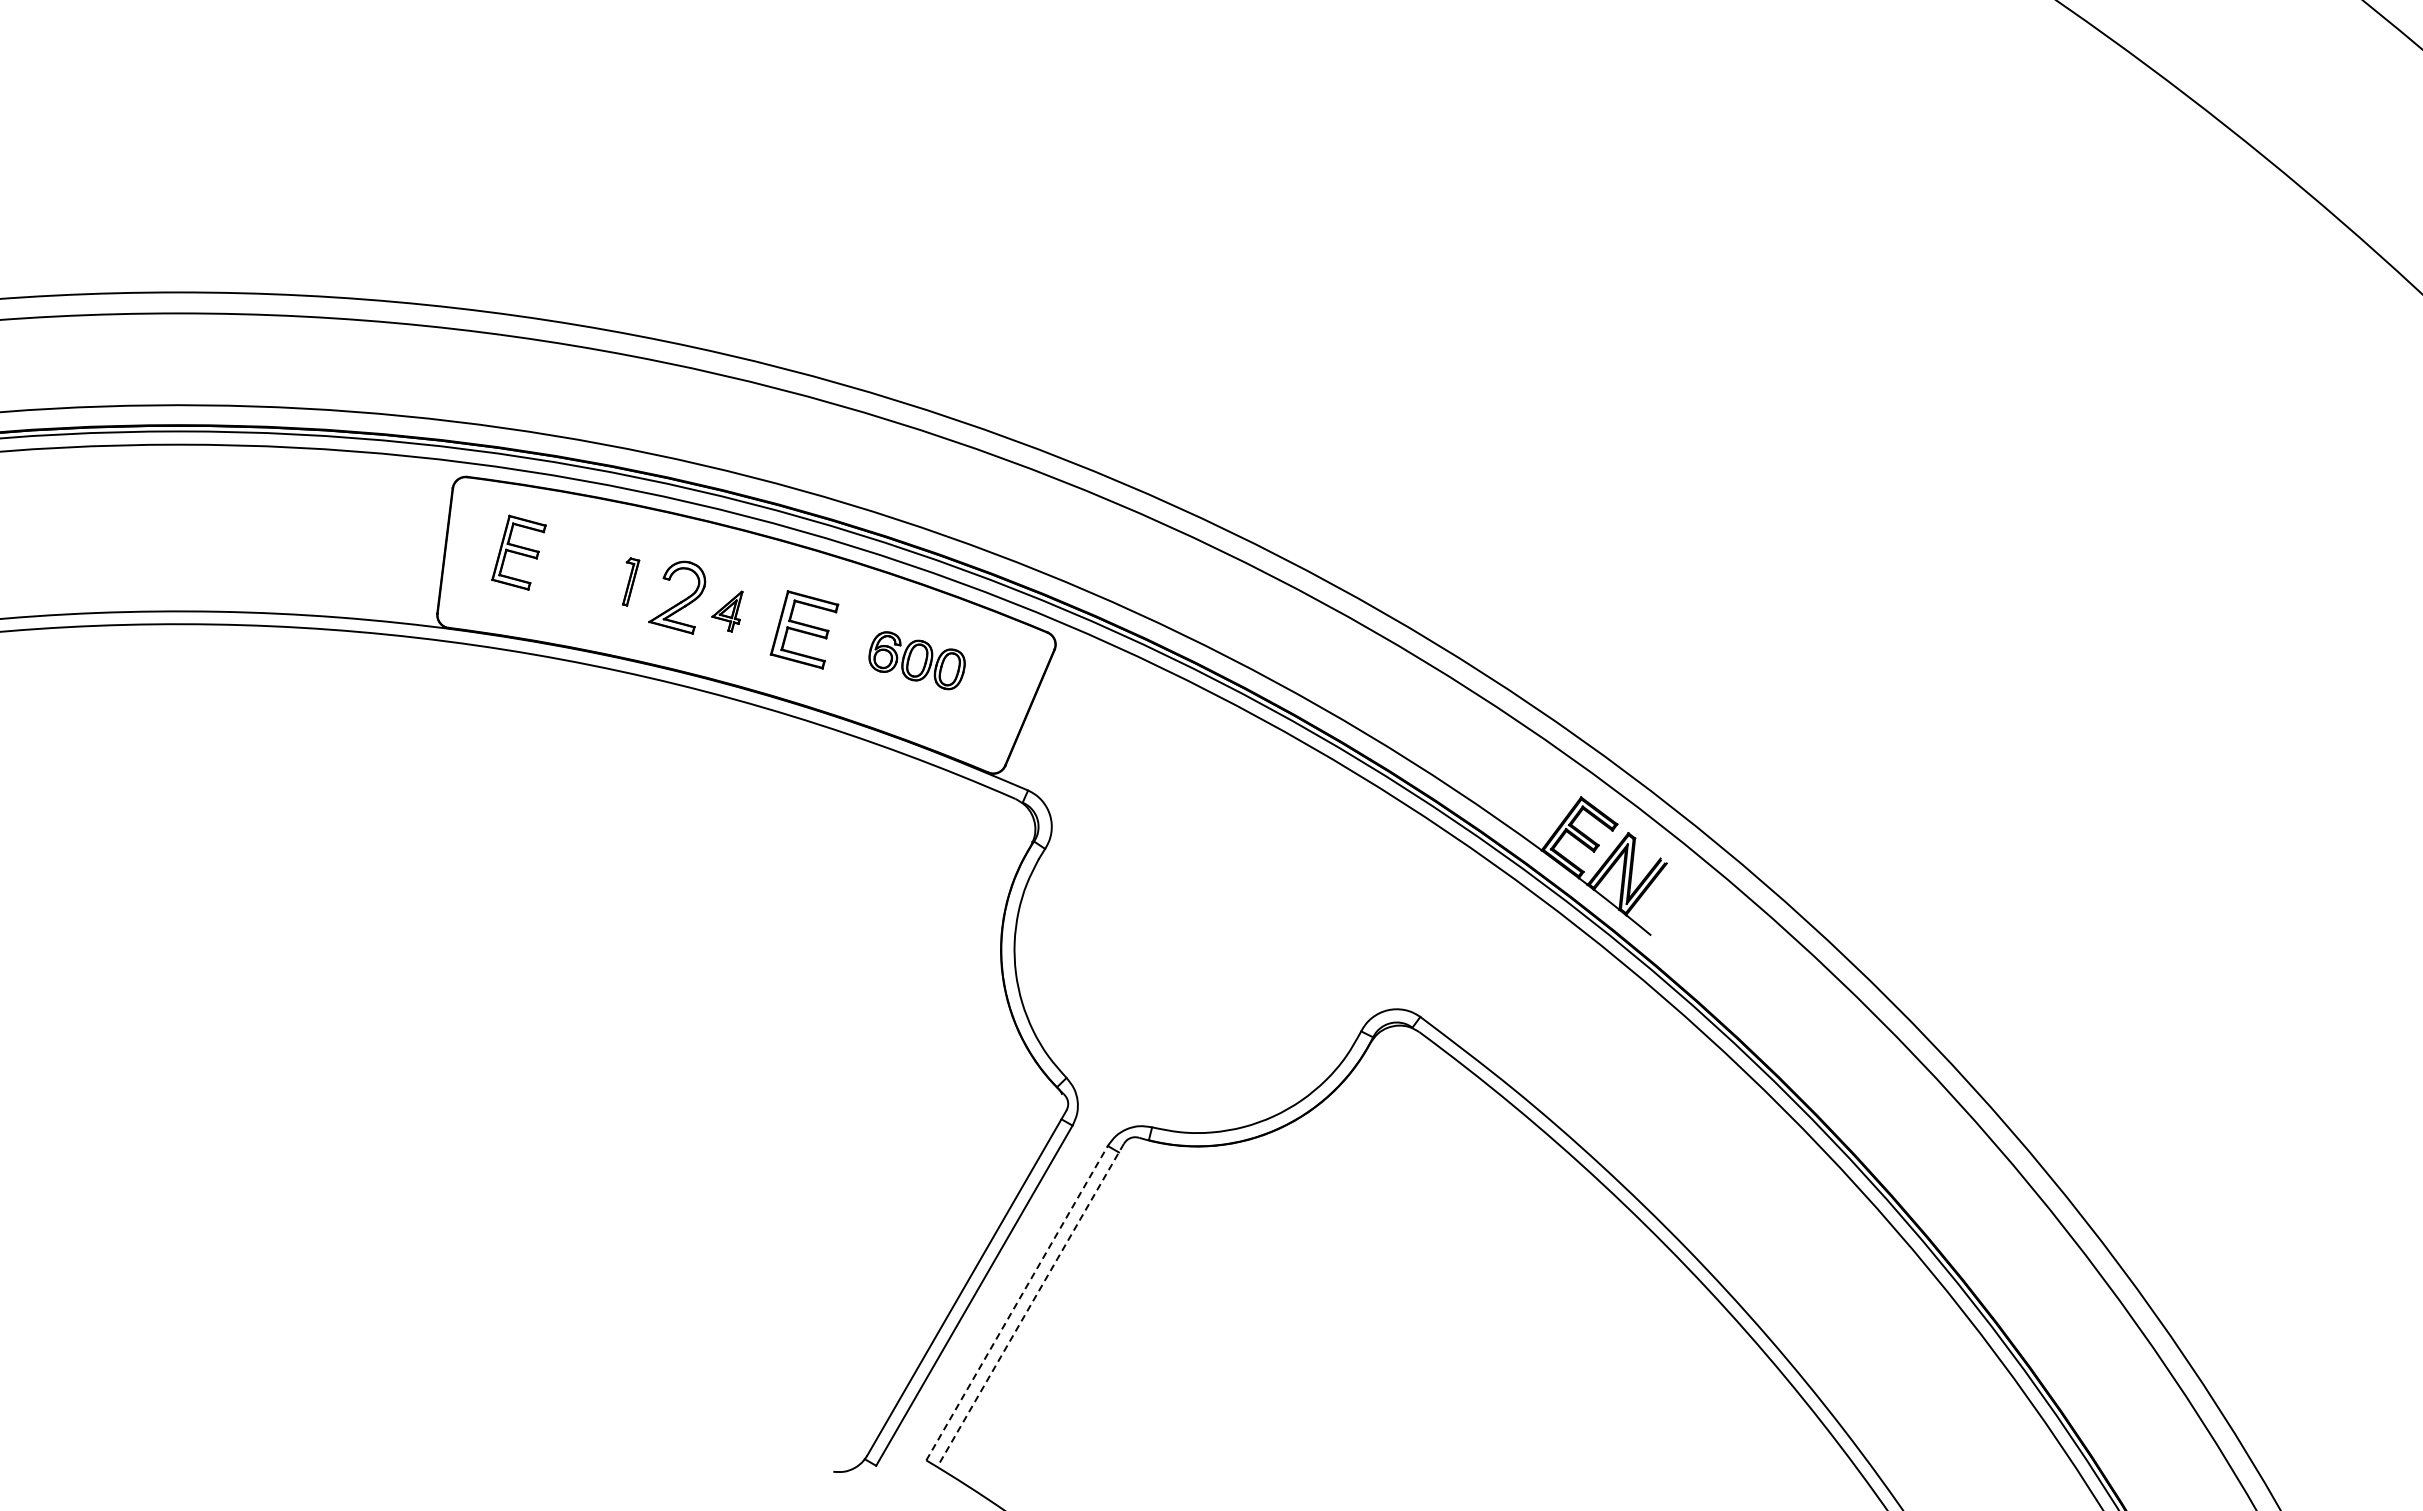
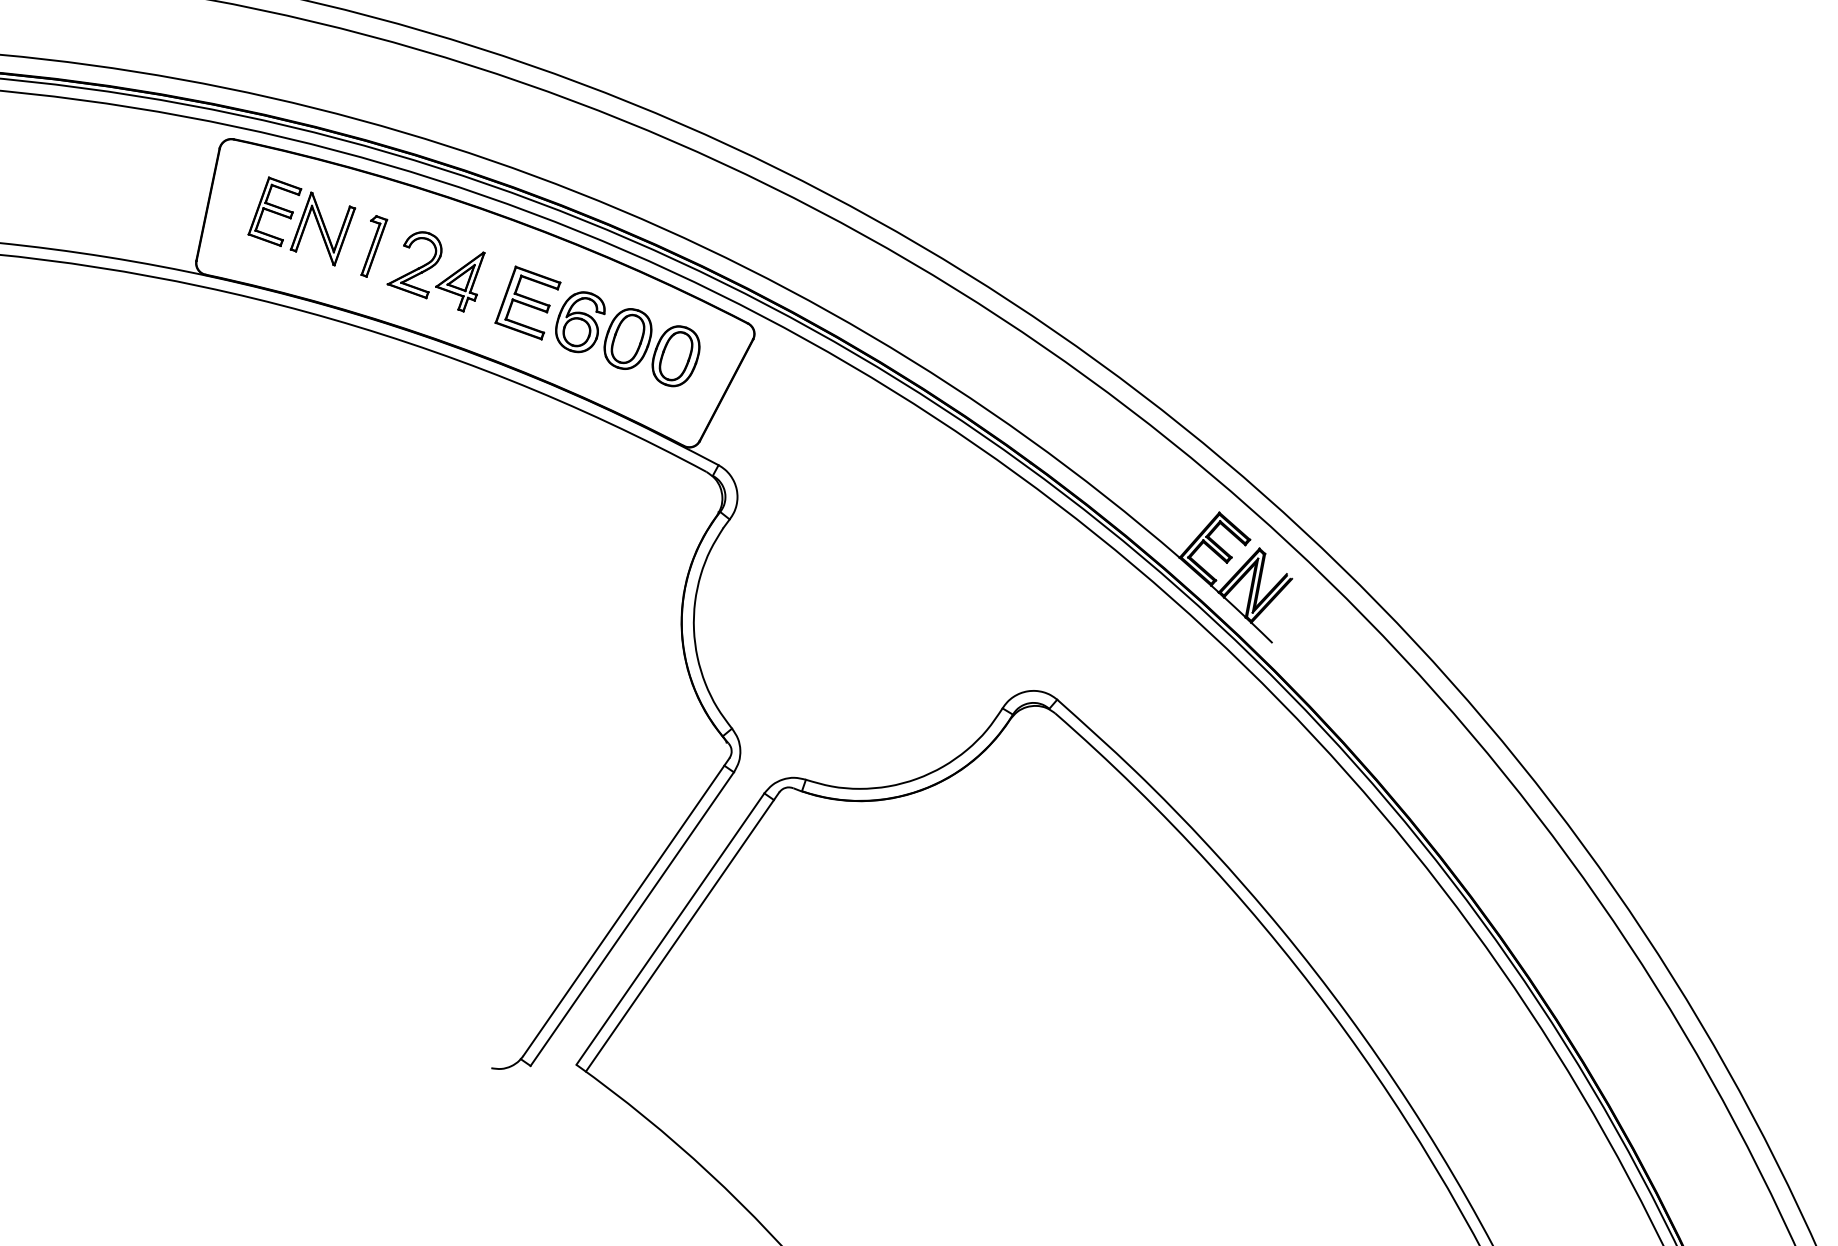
part: (572, 566) -> (322, 228), added
part: (630, 581) -> (373, 246), size x1.43
part: (727, 611) -> (459, 280), size x1.67
part: (916, 660) -> (627, 339), size x1.67
line: (1017, 1303) -> (670, 929), dashed -> solid
line: (1030, 1305) -> (682, 932), dashed -> solid

